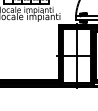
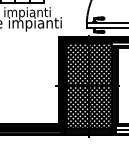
hatch: (76, 55) -> (87, 85), added

